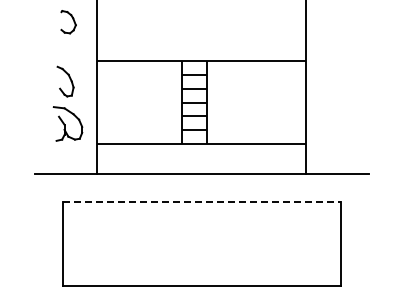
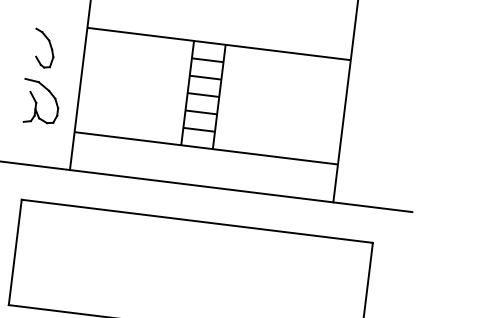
line: (202, 201) -> (198, 220), dashed -> solid

